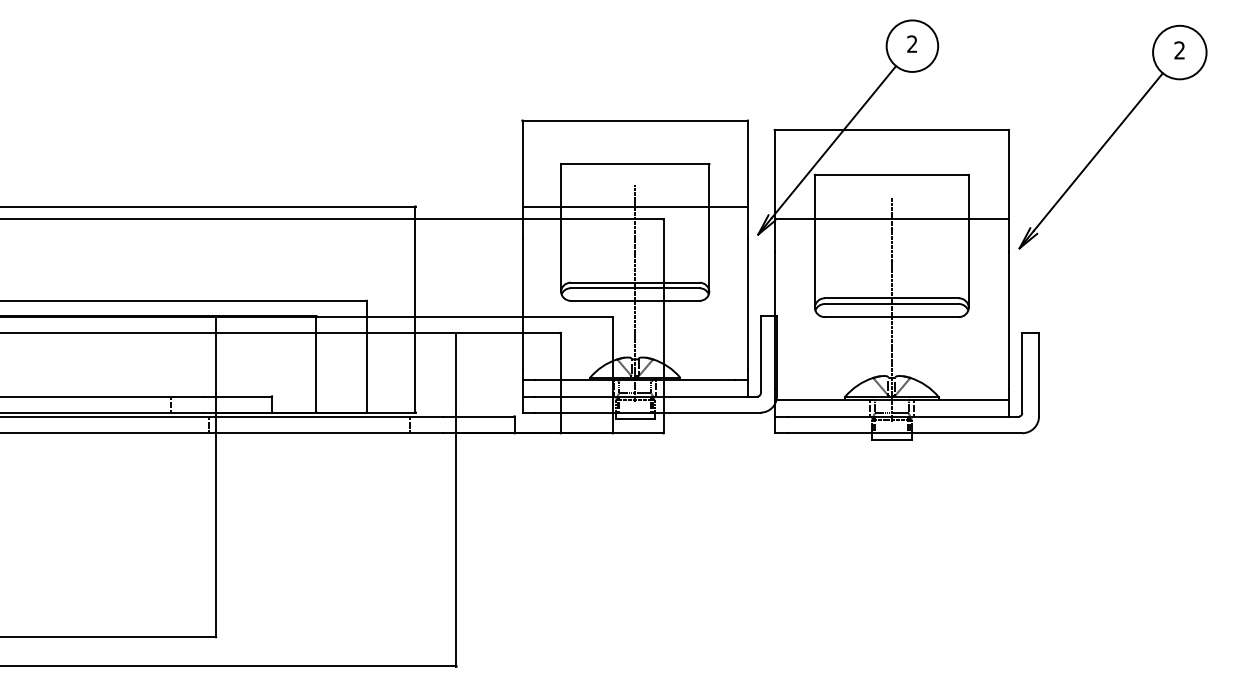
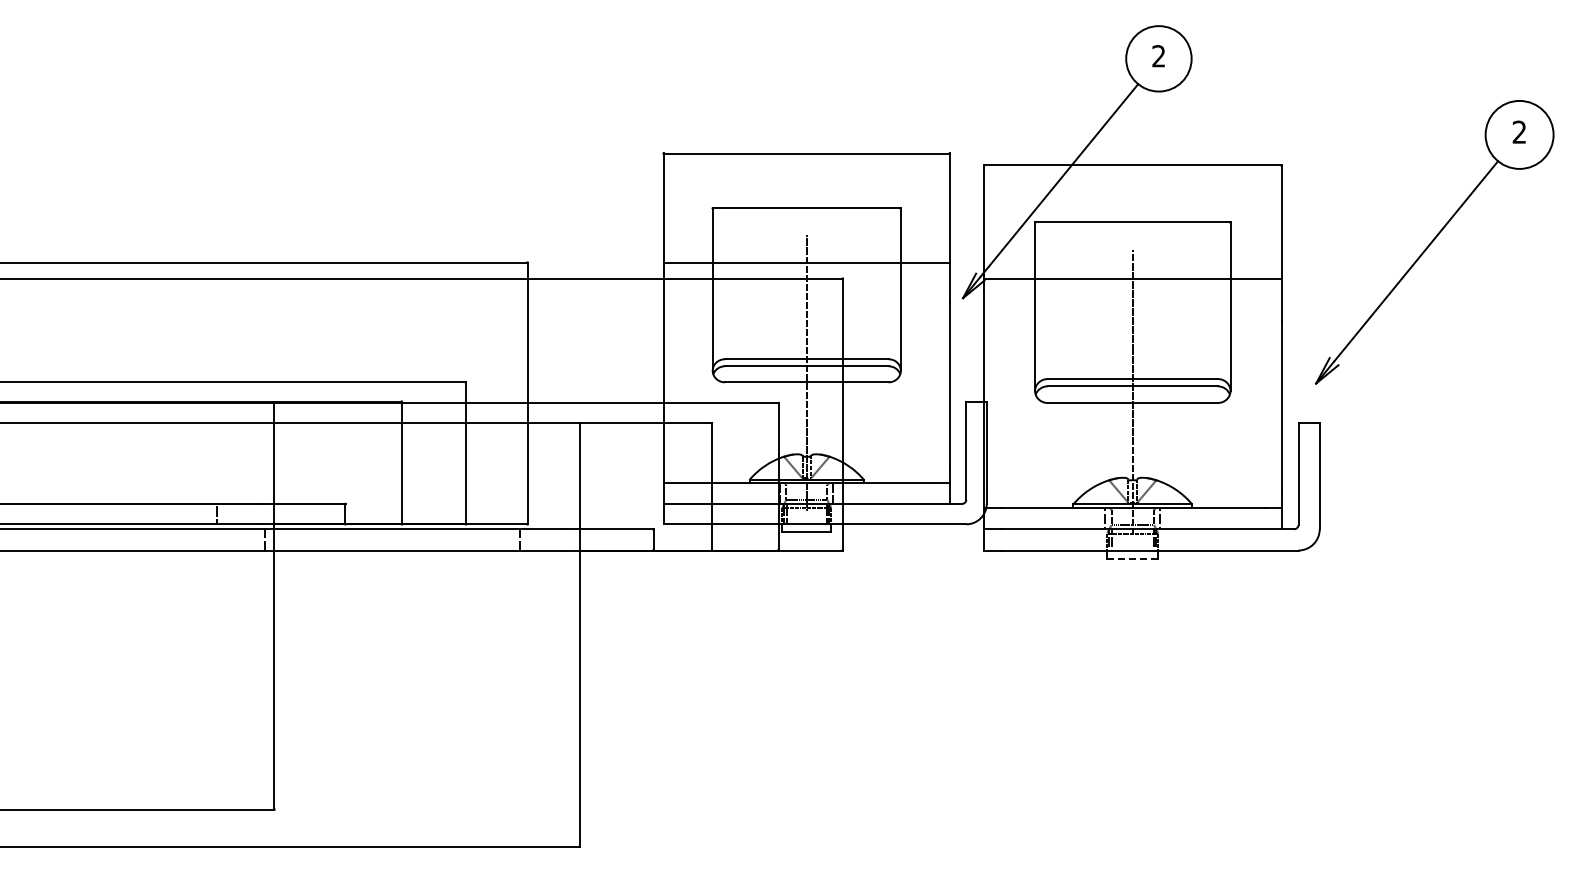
part: (1112, 137) -> (1434, 242), moved
line: (892, 440) -> (1133, 559), solid -> dashed

